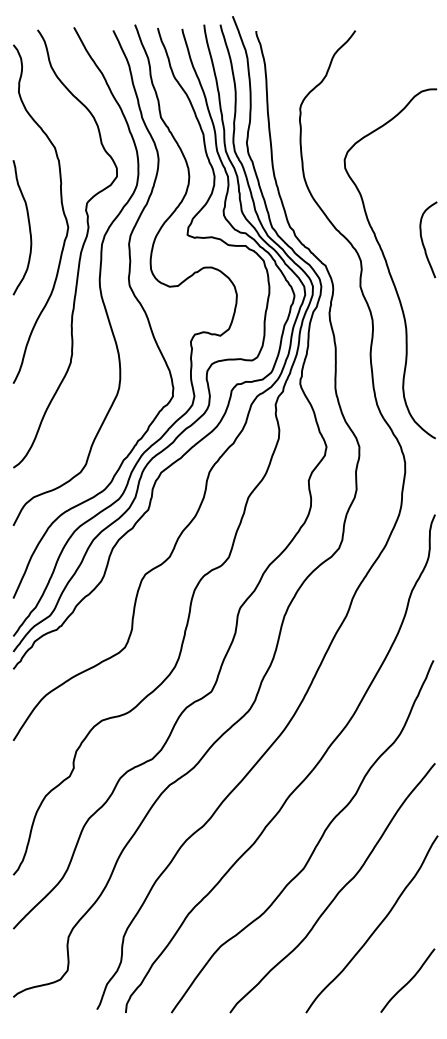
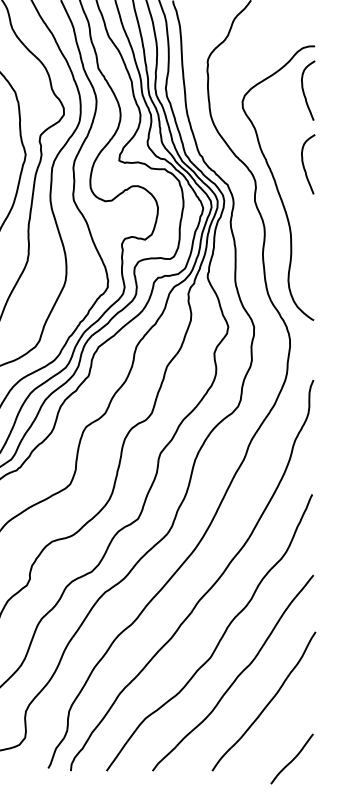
curve: (423, 147) -> (304, 92), added
curve: (408, 981) -> (292, 759), moved

